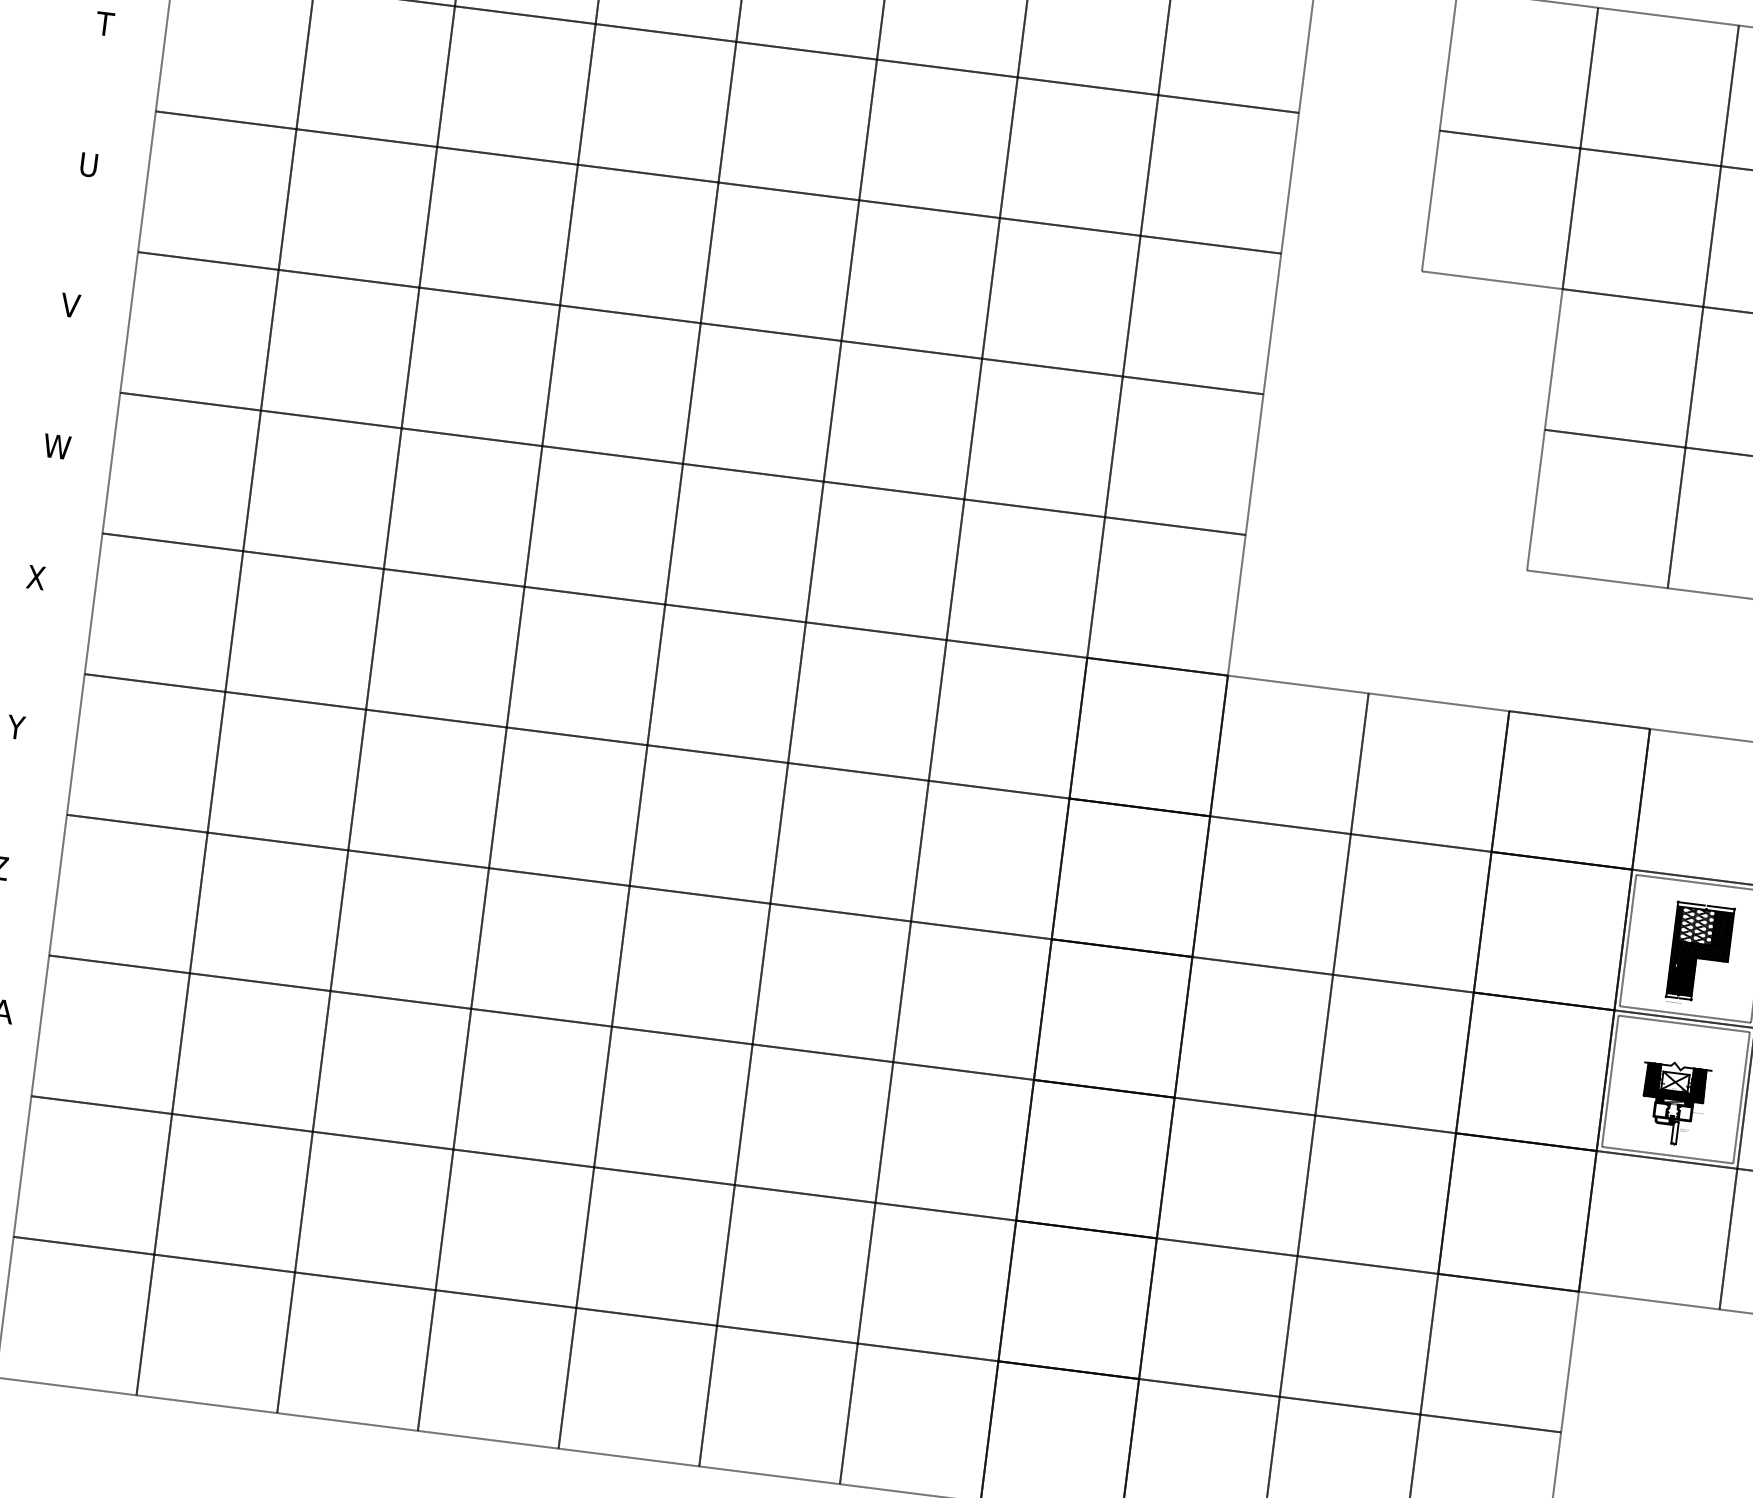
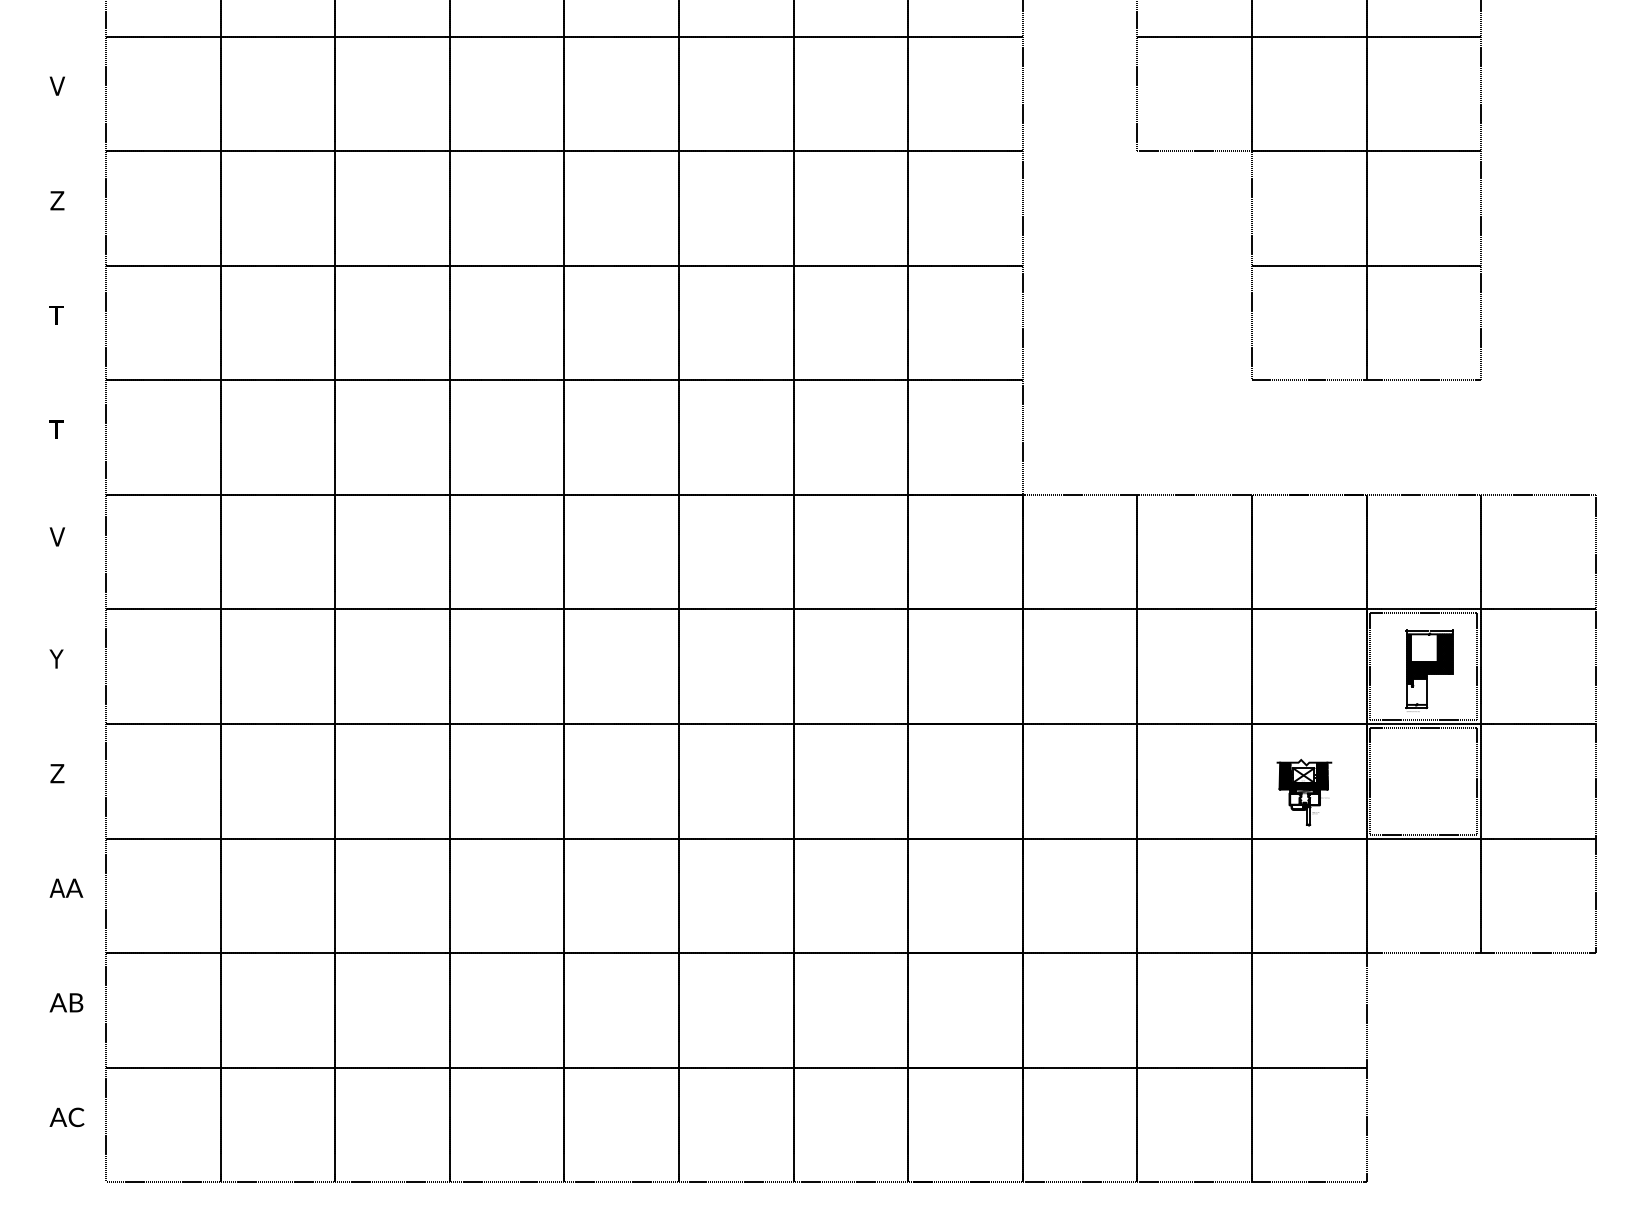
text: (105, 23) -> (56, 85), T -> V
text: (88, 164) -> (57, 200), U -> Z
text: (69, 304) -> (56, 314), V -> T
text: (56, 446) -> (60, 429), W -> T
text: (36, 577) -> (57, 536), X -> V
hatch: (1696, 926) -> (1423, 648), removed
hatch: (1680, 979) -> (1416, 692), removed
part: (1673, 1103) -> (1304, 792), moved

